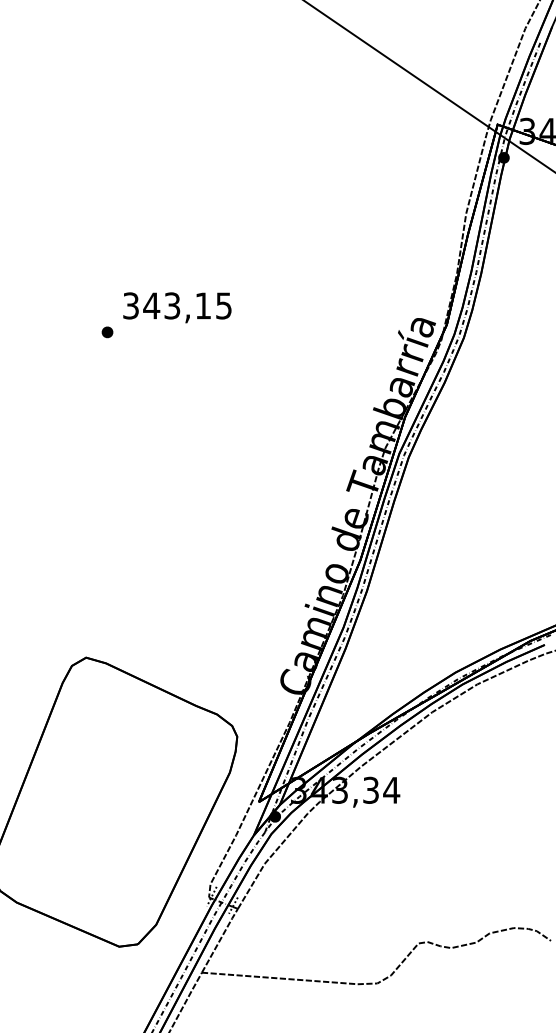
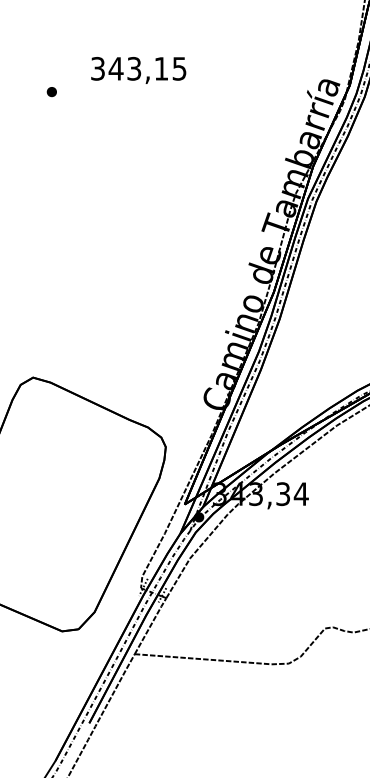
text: (177, 307) -> (138, 70), moved

